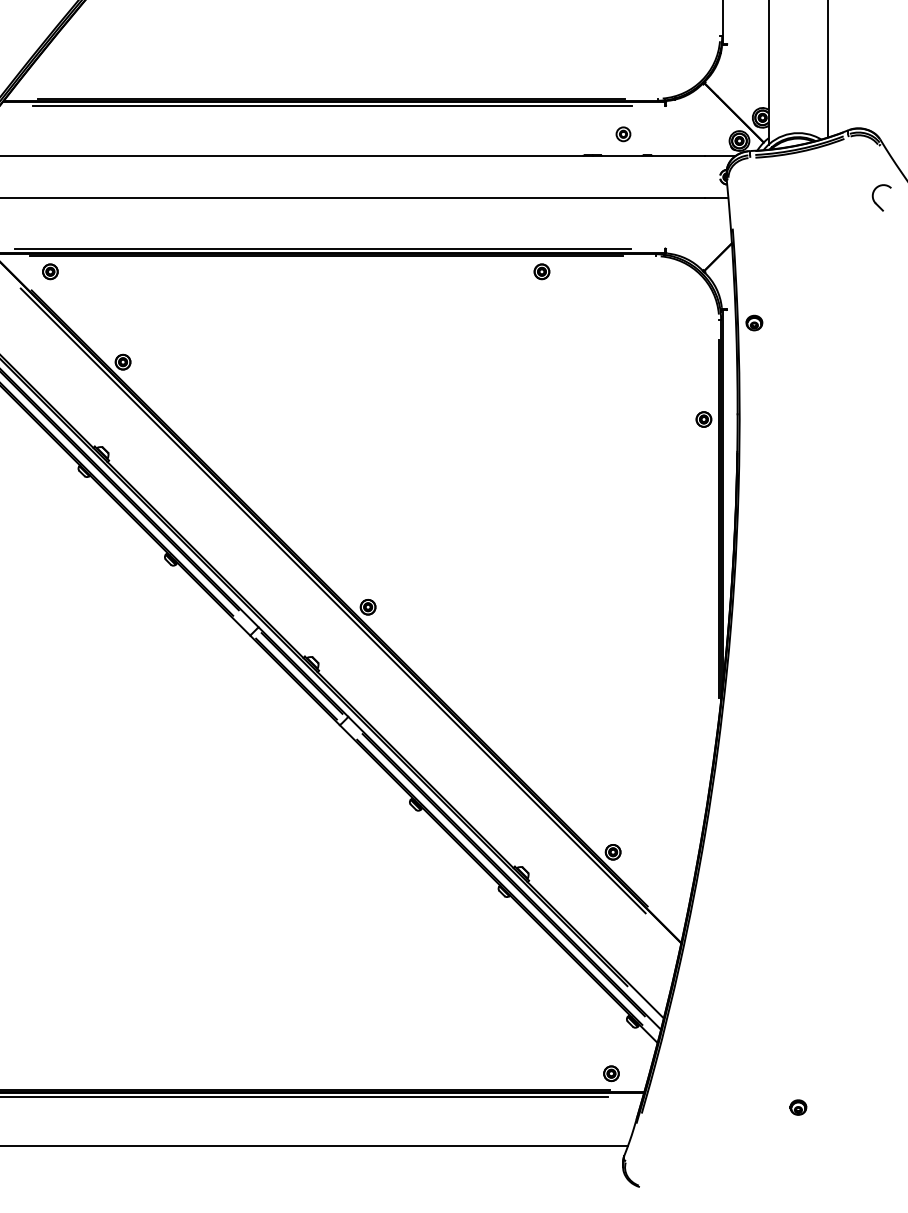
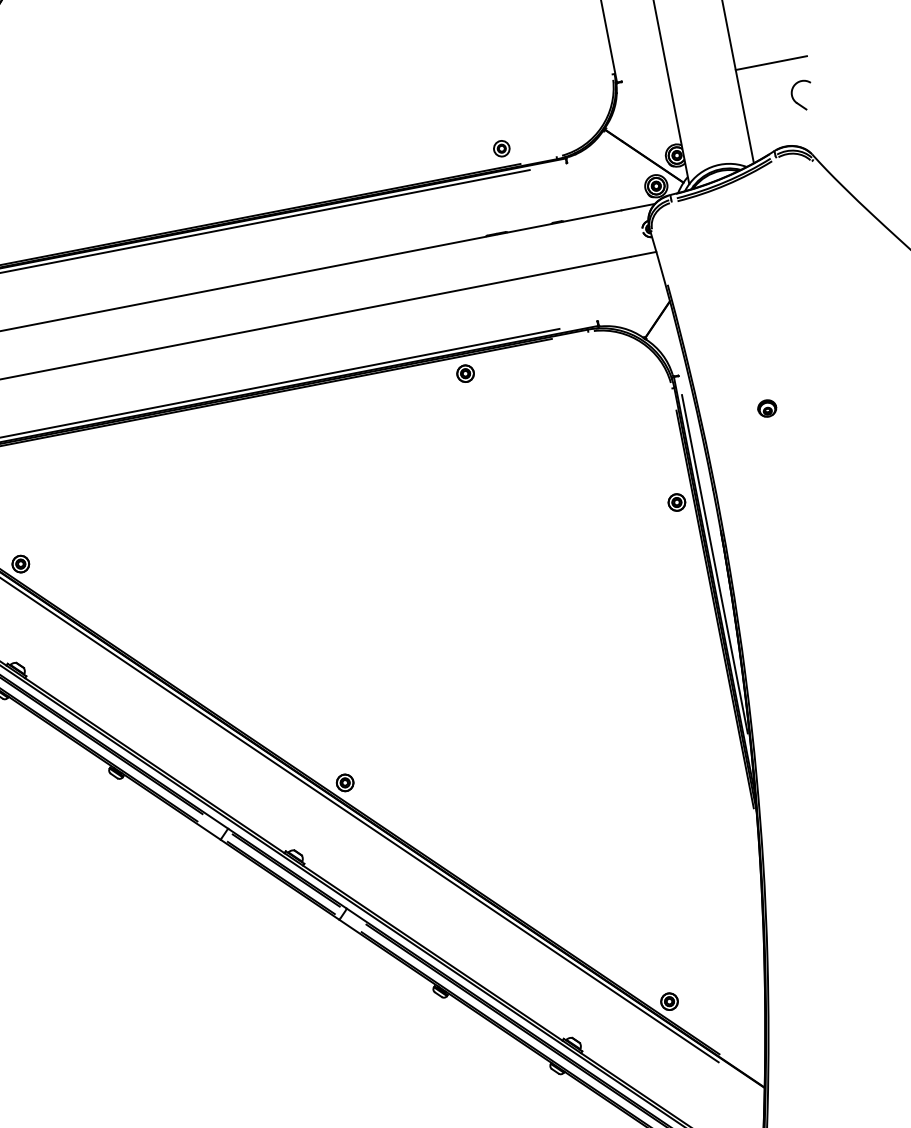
line: (860, 53) -> (771, 63), added
part: (623, 134) -> (501, 148), moved
part: (876, 202) -> (797, 101), moved
part: (754, 322) -> (767, 407), moved
line: (726, 479) -> (714, 564), added

